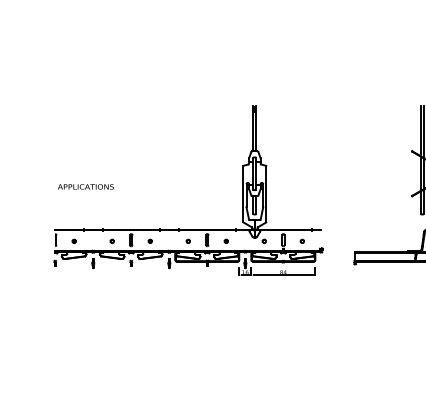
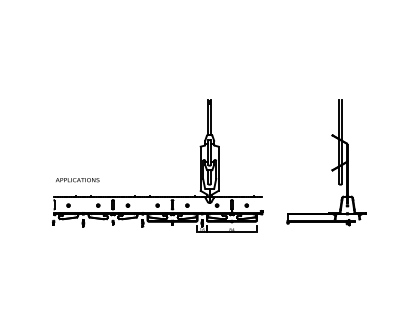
text: (85, 187) -> (77, 180), moved

